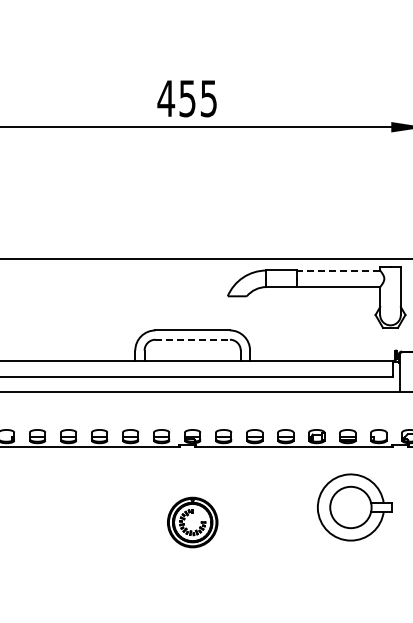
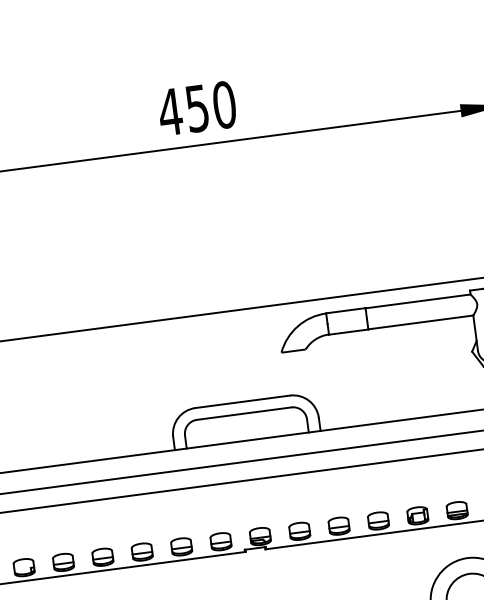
text: (208, 98) -> (223, 104), 455 -> 450
line: (338, 270) -> (417, 301), dashed -> solid
line: (193, 339) -> (245, 413), dashed -> solid

